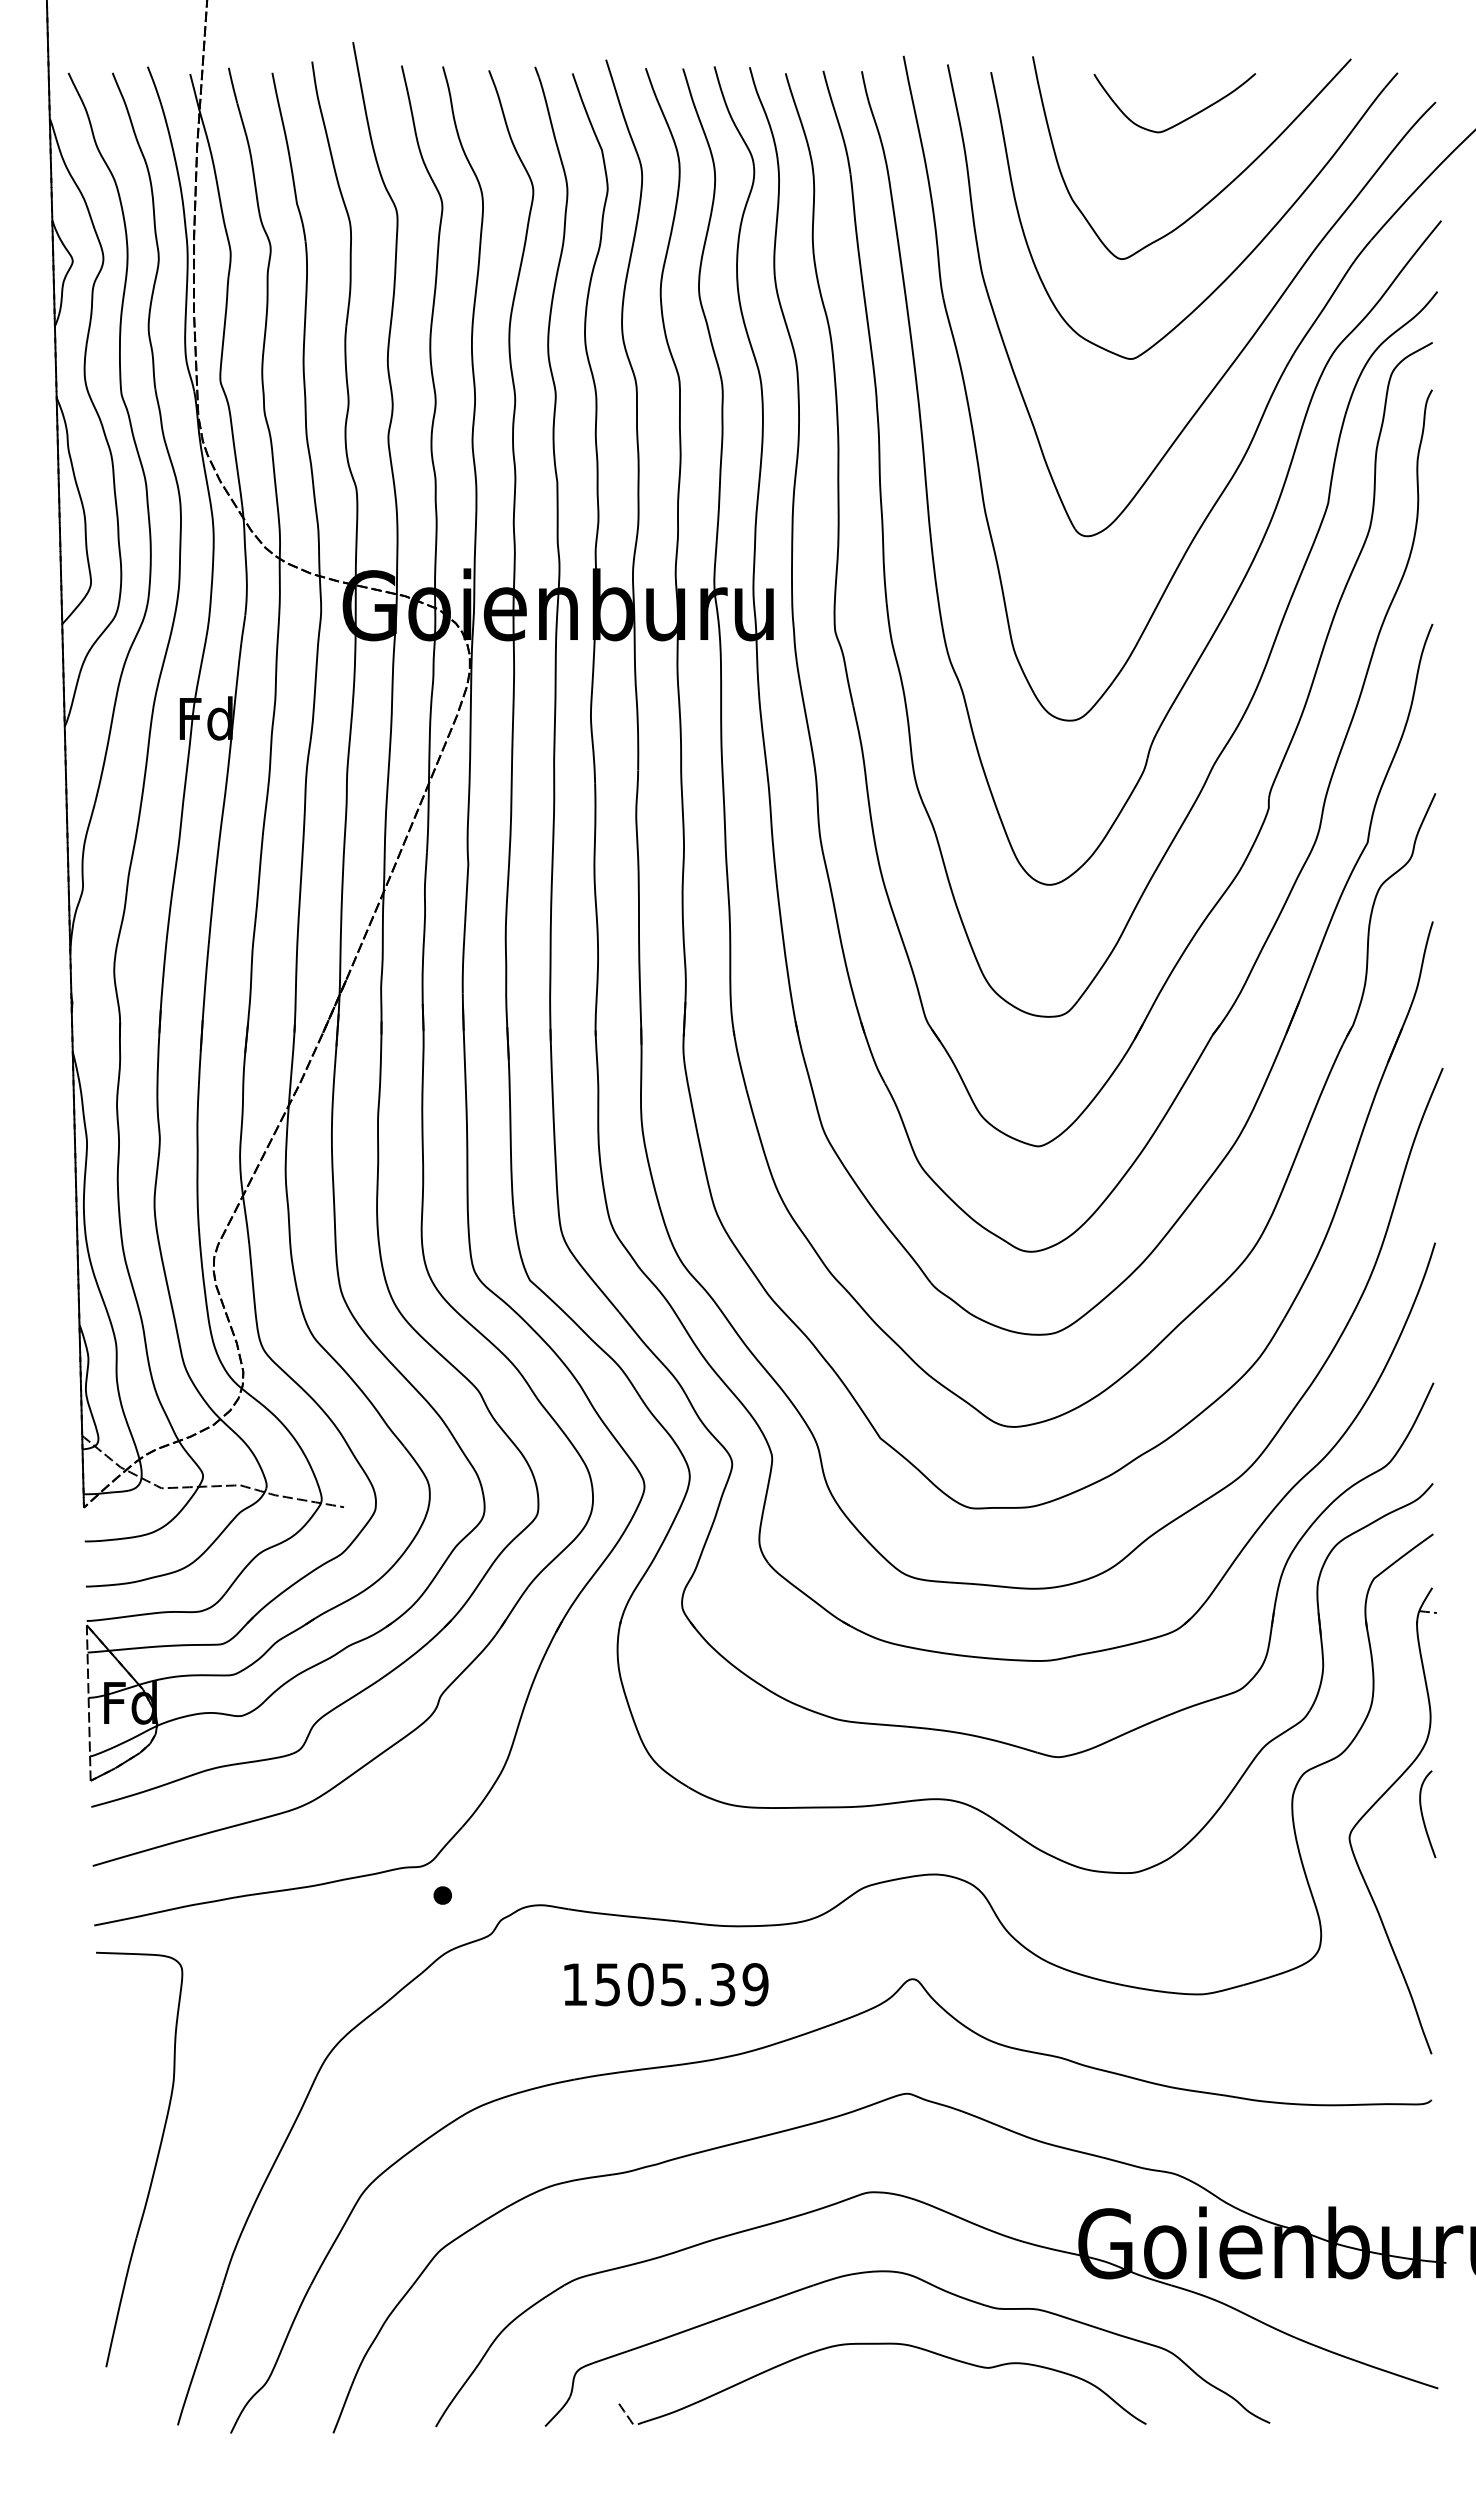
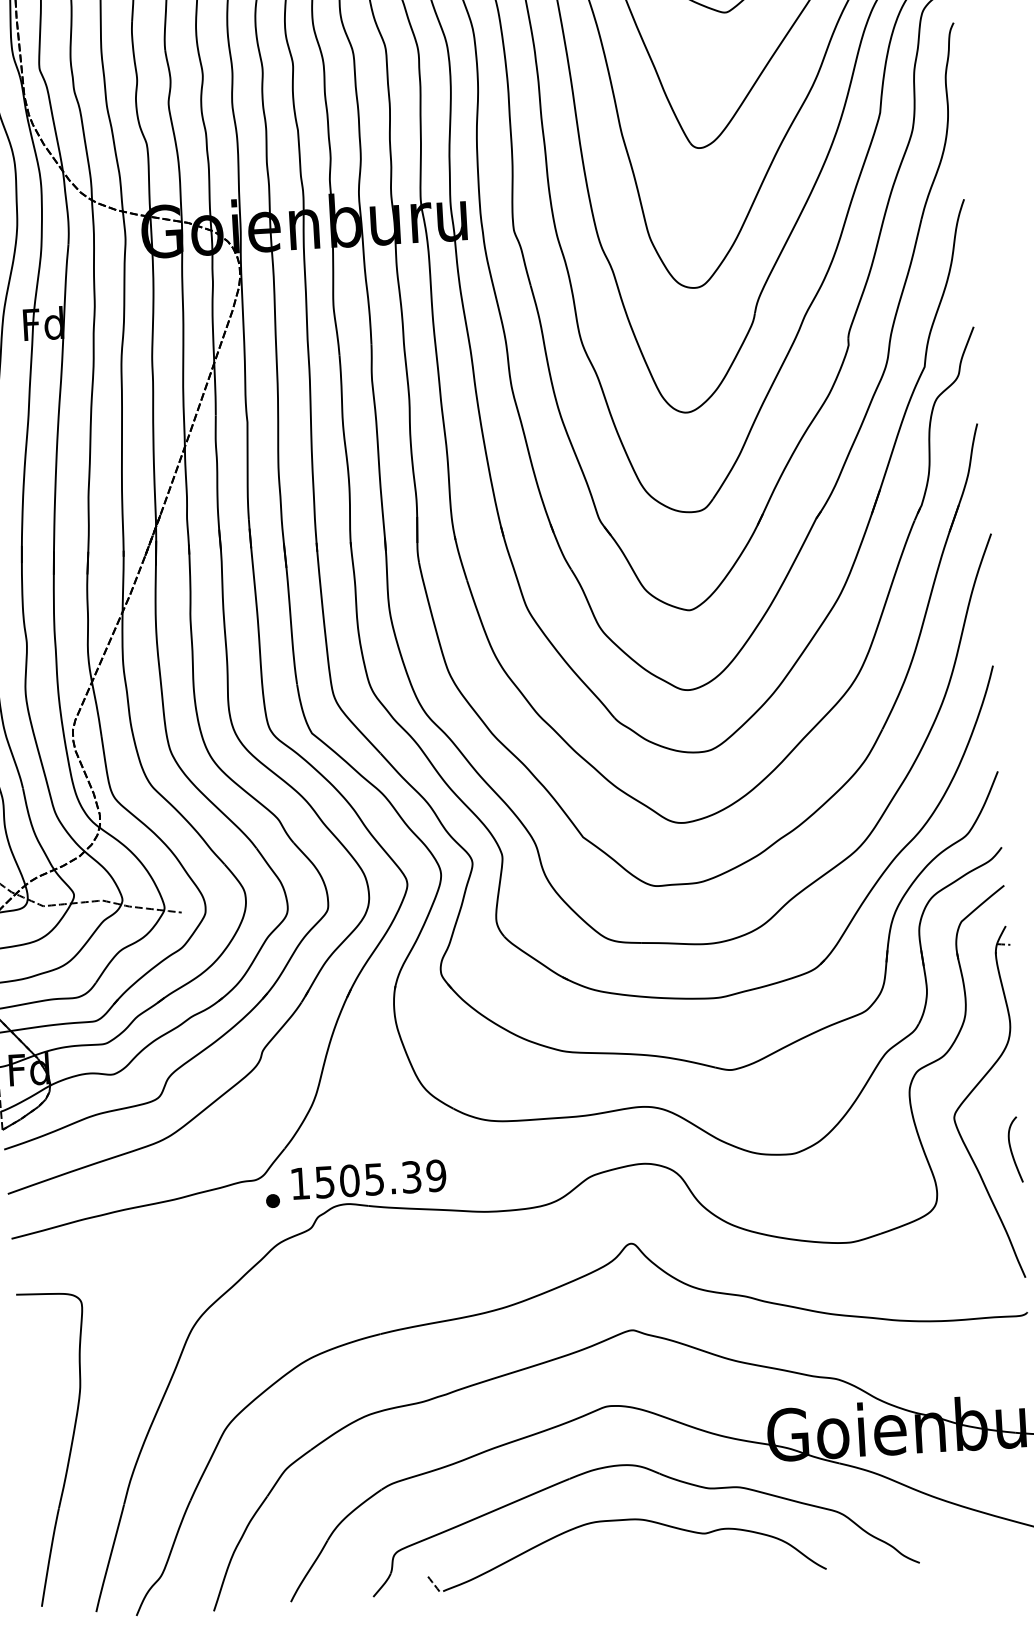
curve: (1423, 1815) -> (1012, 1150), moved
text: (666, 1984) -> (369, 1179), moved
part: (155, 2161) -> (70, 1449), moved

